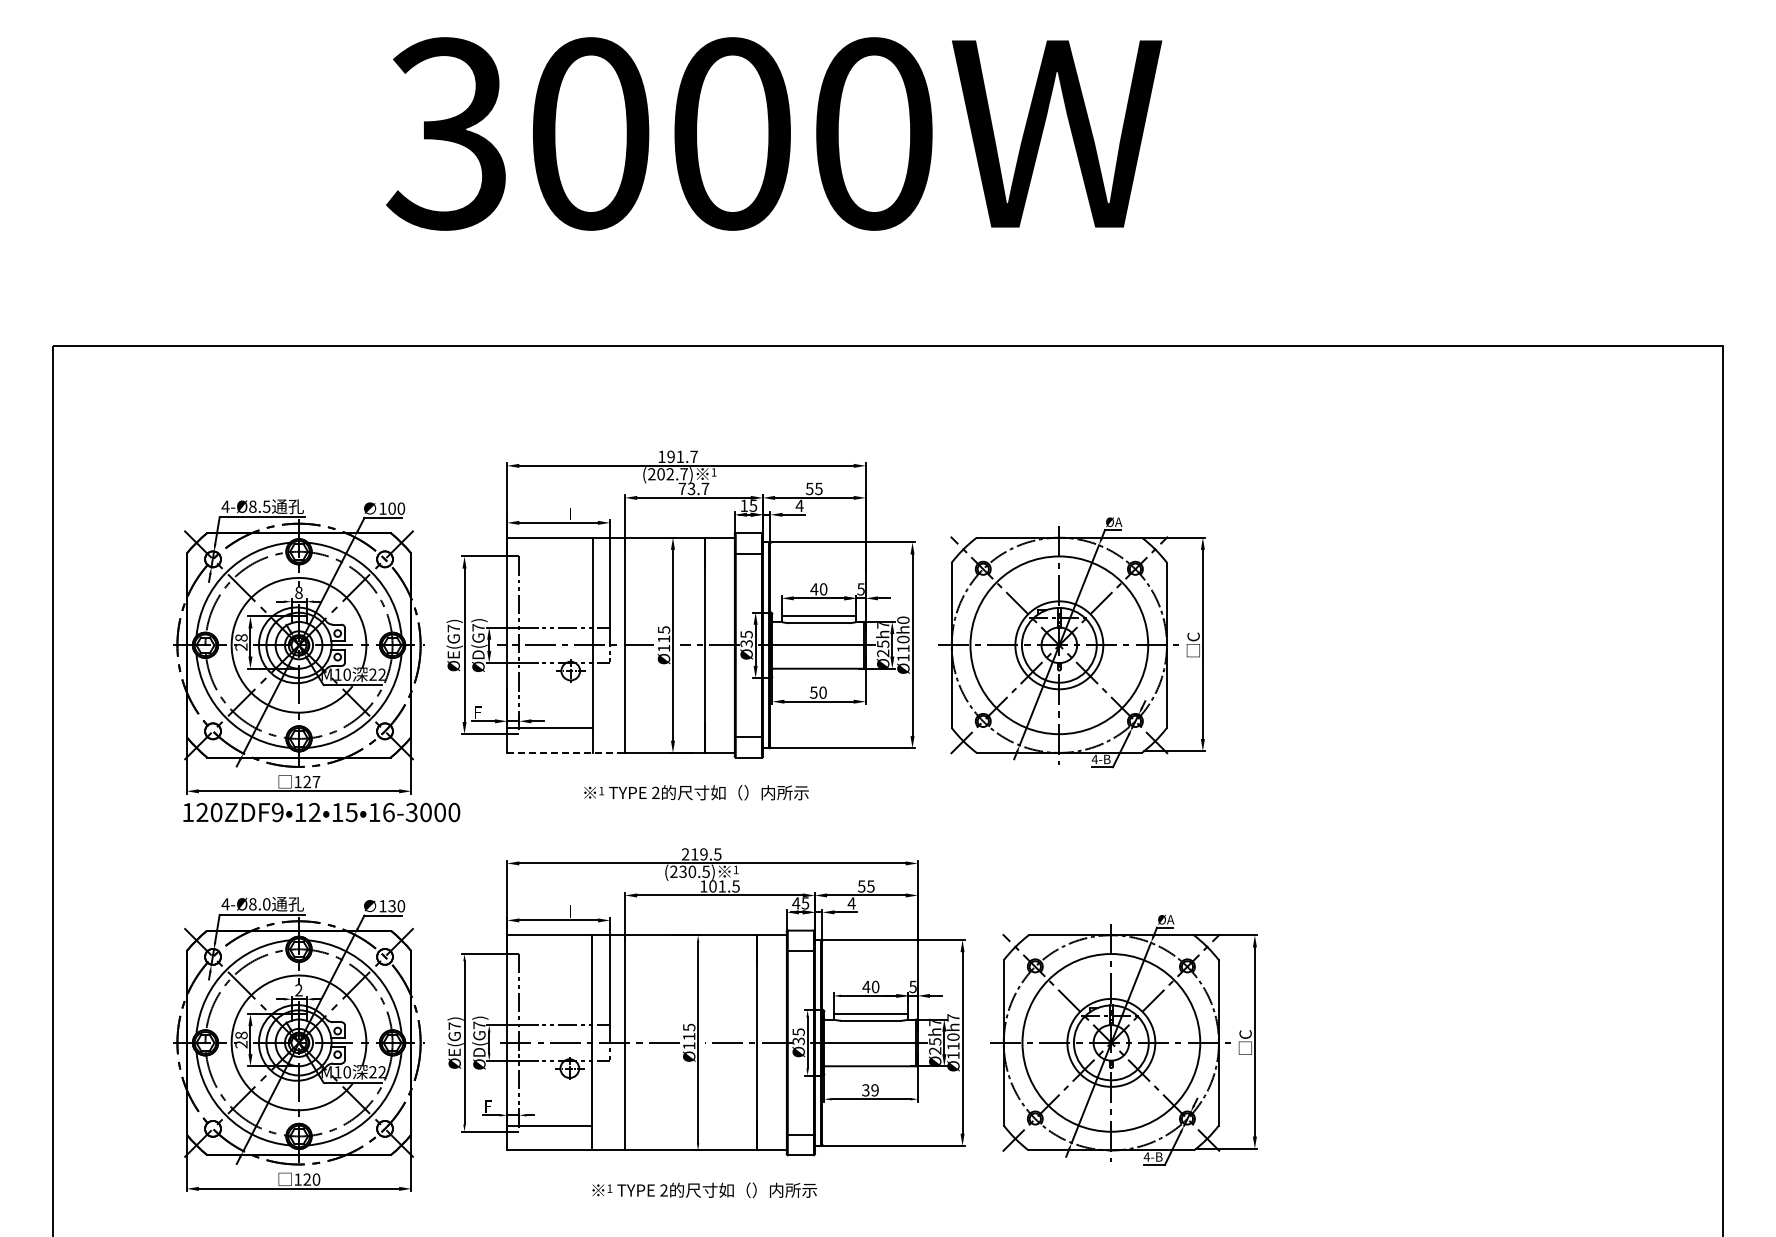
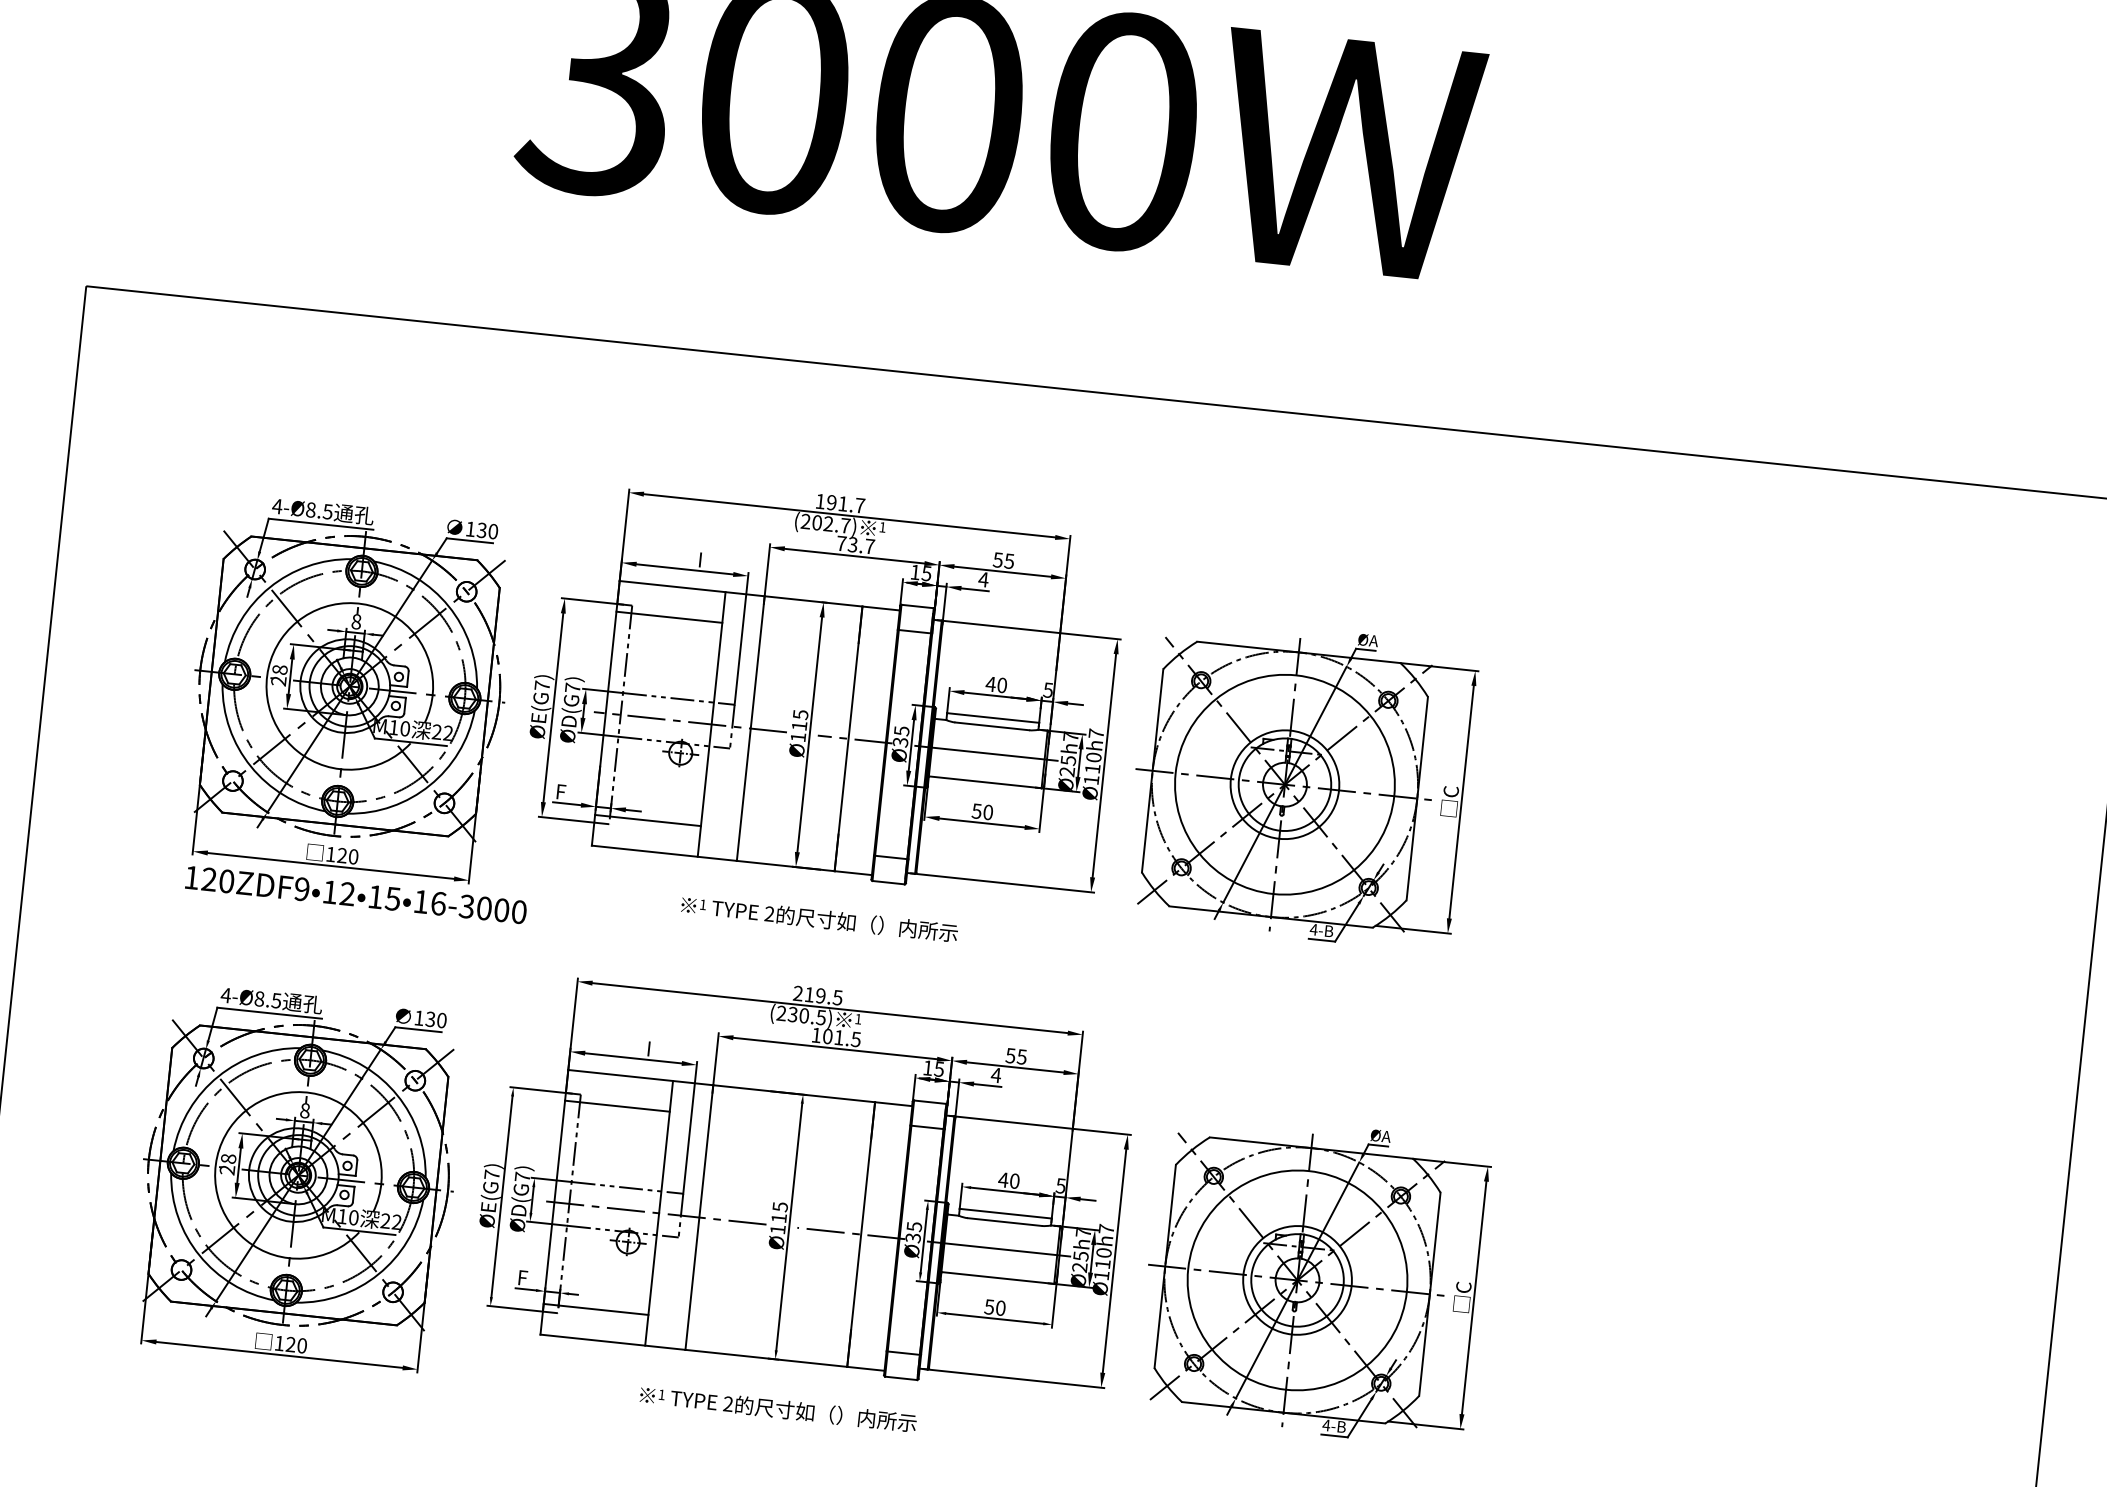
text: (391, 508) -> (481, 530), 100 -> 130
line: (550, 562) -> (669, 617), added
text: (903, 619) -> (1096, 732), Ø110h0 -> Ø110h7
line: (566, 752) -> (664, 852), dashed -> solid
text: (316, 781) -> (353, 856), 127 -> 120
text: (796, 903) -> (928, 1068), 45 -> 15
text: (266, 904) -> (276, 1000), 8.0 -> 8.5
line: (549, 960) -> (617, 1106), added
text: (298, 990) -> (304, 1110), 2 -> 8
text: (870, 1090) -> (995, 1307), 39 -> 50

